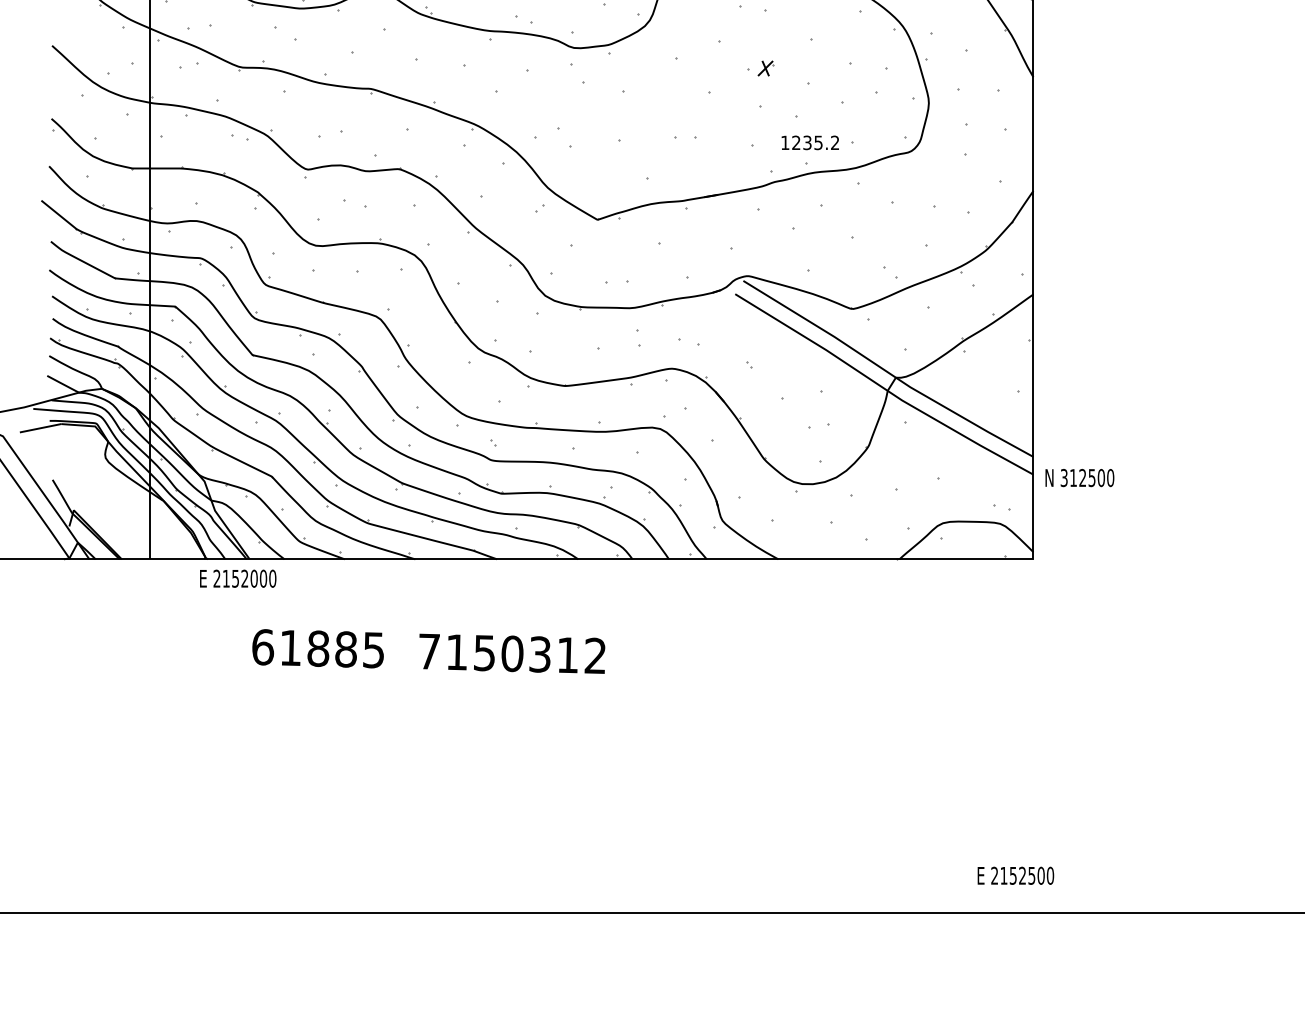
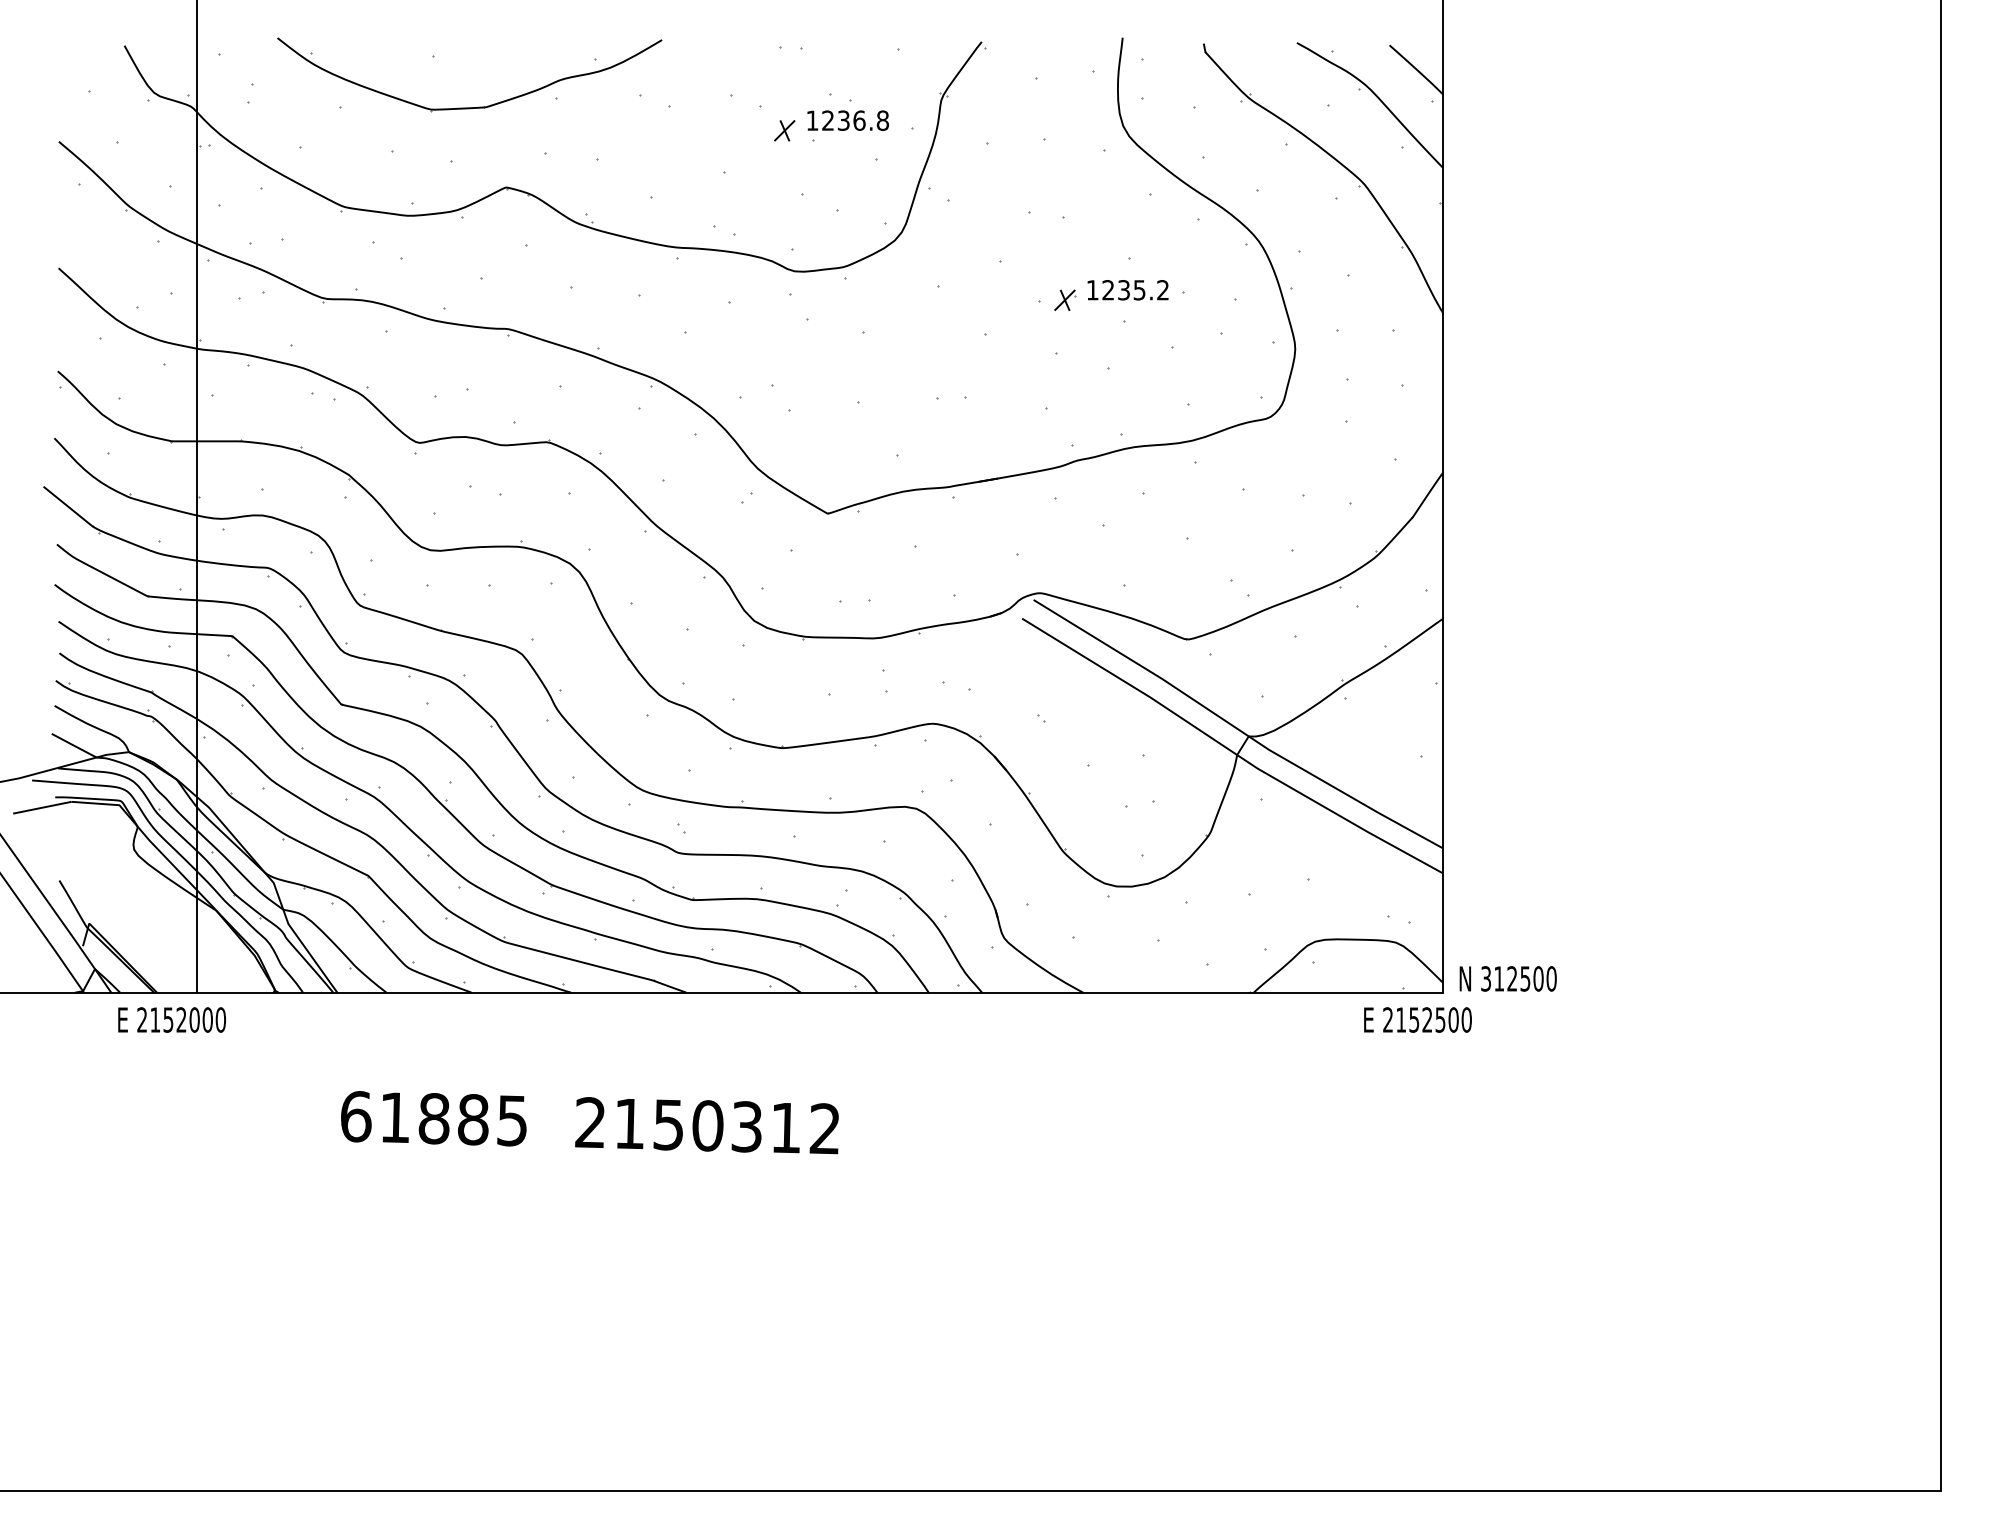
text: (809, 143) -> (1127, 290), moved
text: (1079, 477) -> (1507, 978), moved
text: (237, 578) -> (171, 1019), moved
text: (429, 651) -> (590, 1122), 7150312 -> 2150312
text: (1015, 875) -> (1417, 1019), moved

